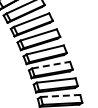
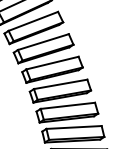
line: (51, 65) -> (61, 84), dashed -> solid
line: (60, 95) -> (73, 126), dashed -> solid

